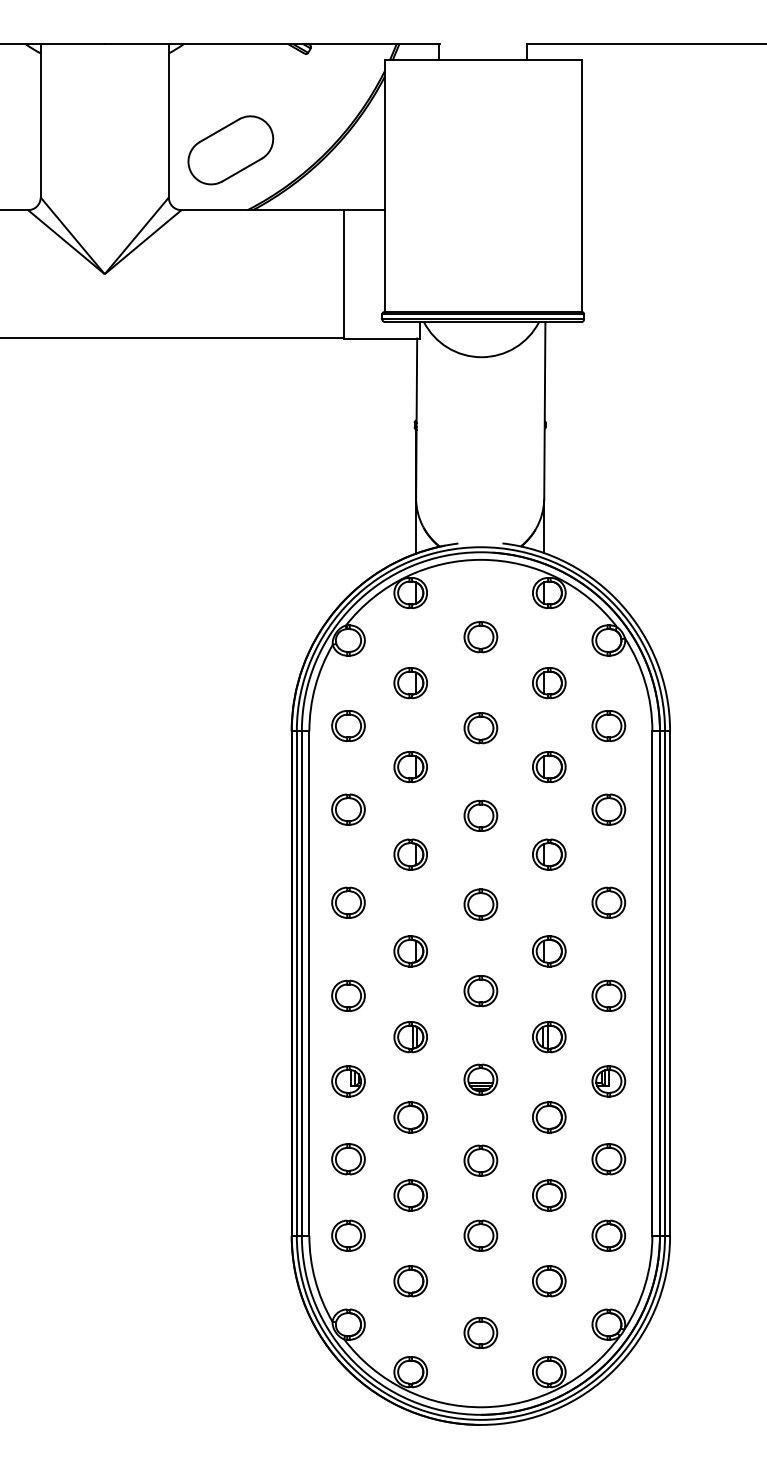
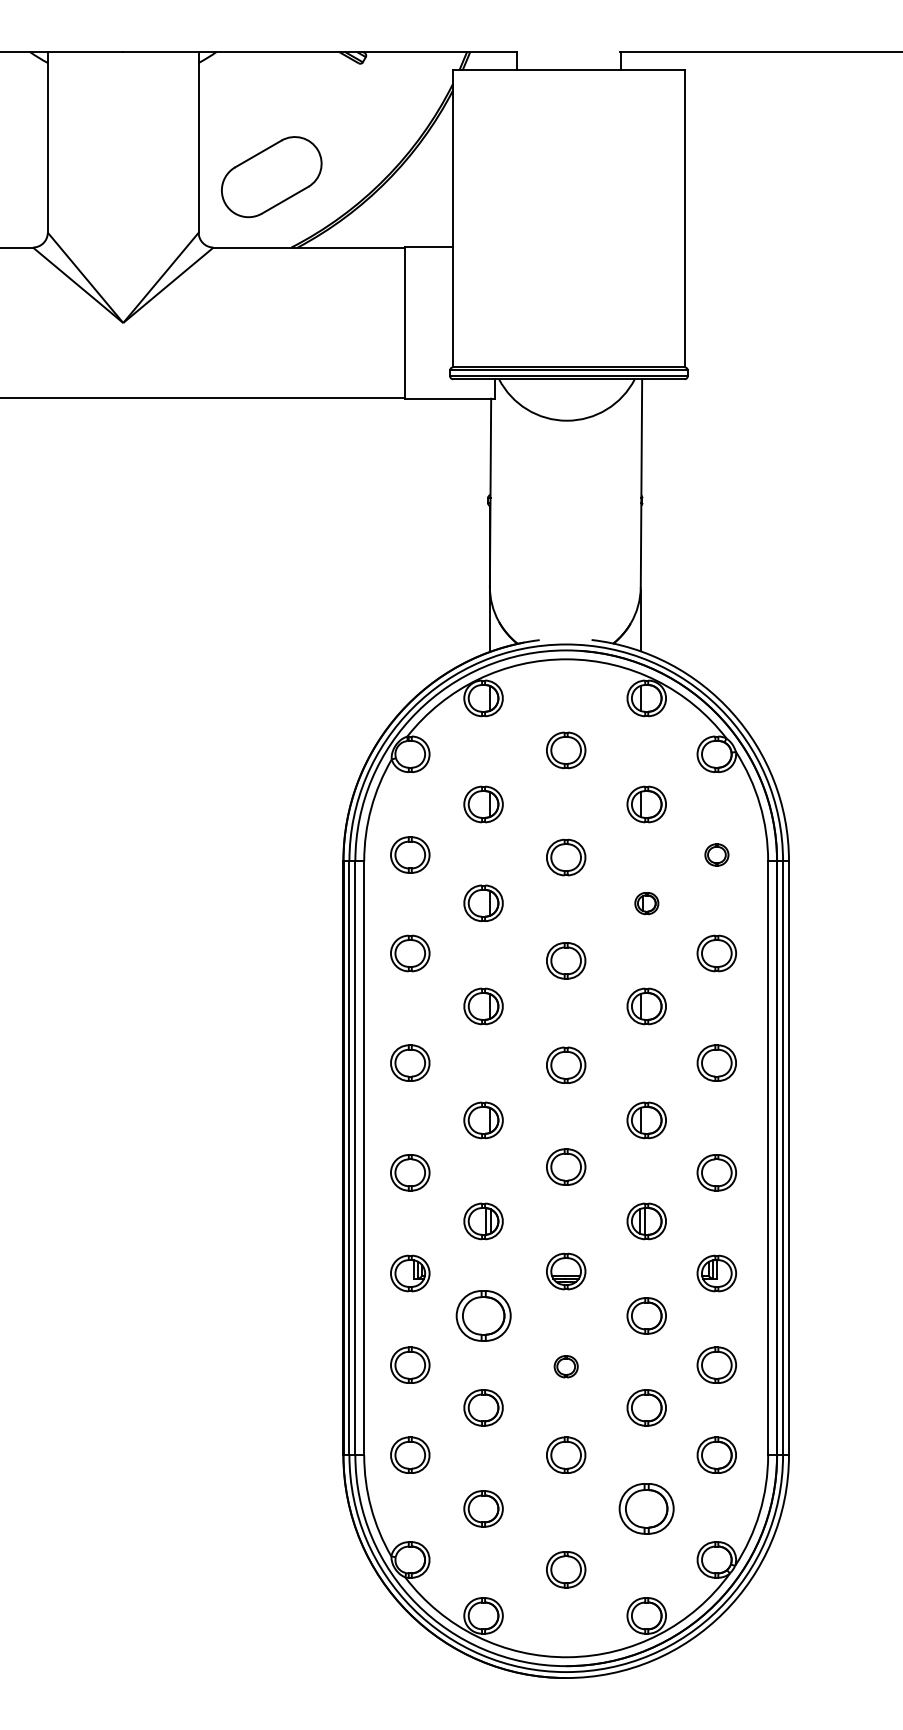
part: (608, 725) -> (716, 854), size x0.6
part: (549, 767) -> (646, 903), size x0.6
part: (410, 1117) -> (483, 1316), size x1.4
part: (480, 1160) -> (565, 1366), size x0.6
part: (549, 1281) -> (646, 1509), size x1.4

